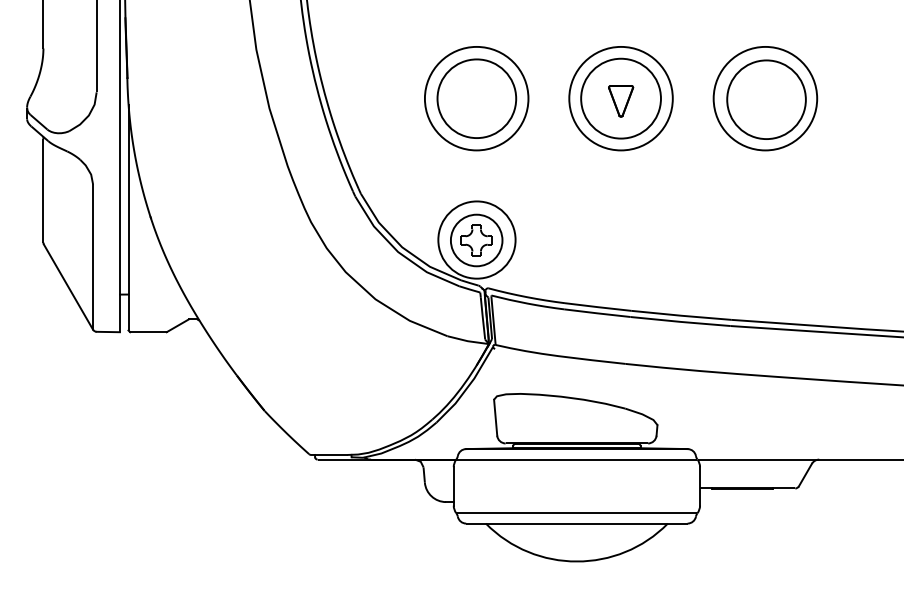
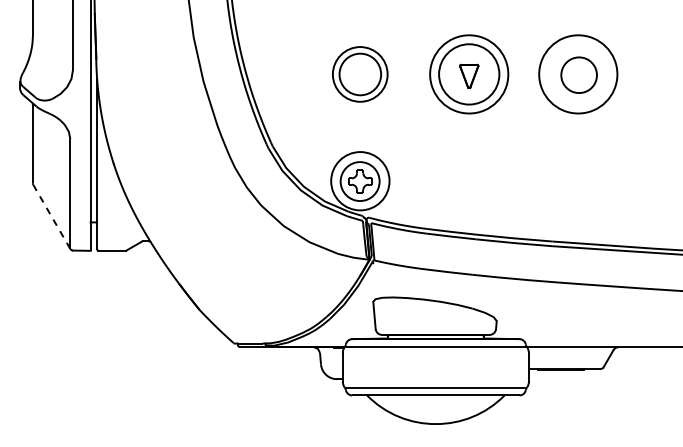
part: (477, 98) -> (360, 74), size x0.7
circle: (765, 98) -> (578, 74), size x0.6
line: (69, 288) -> (52, 217), solid -> dashed

